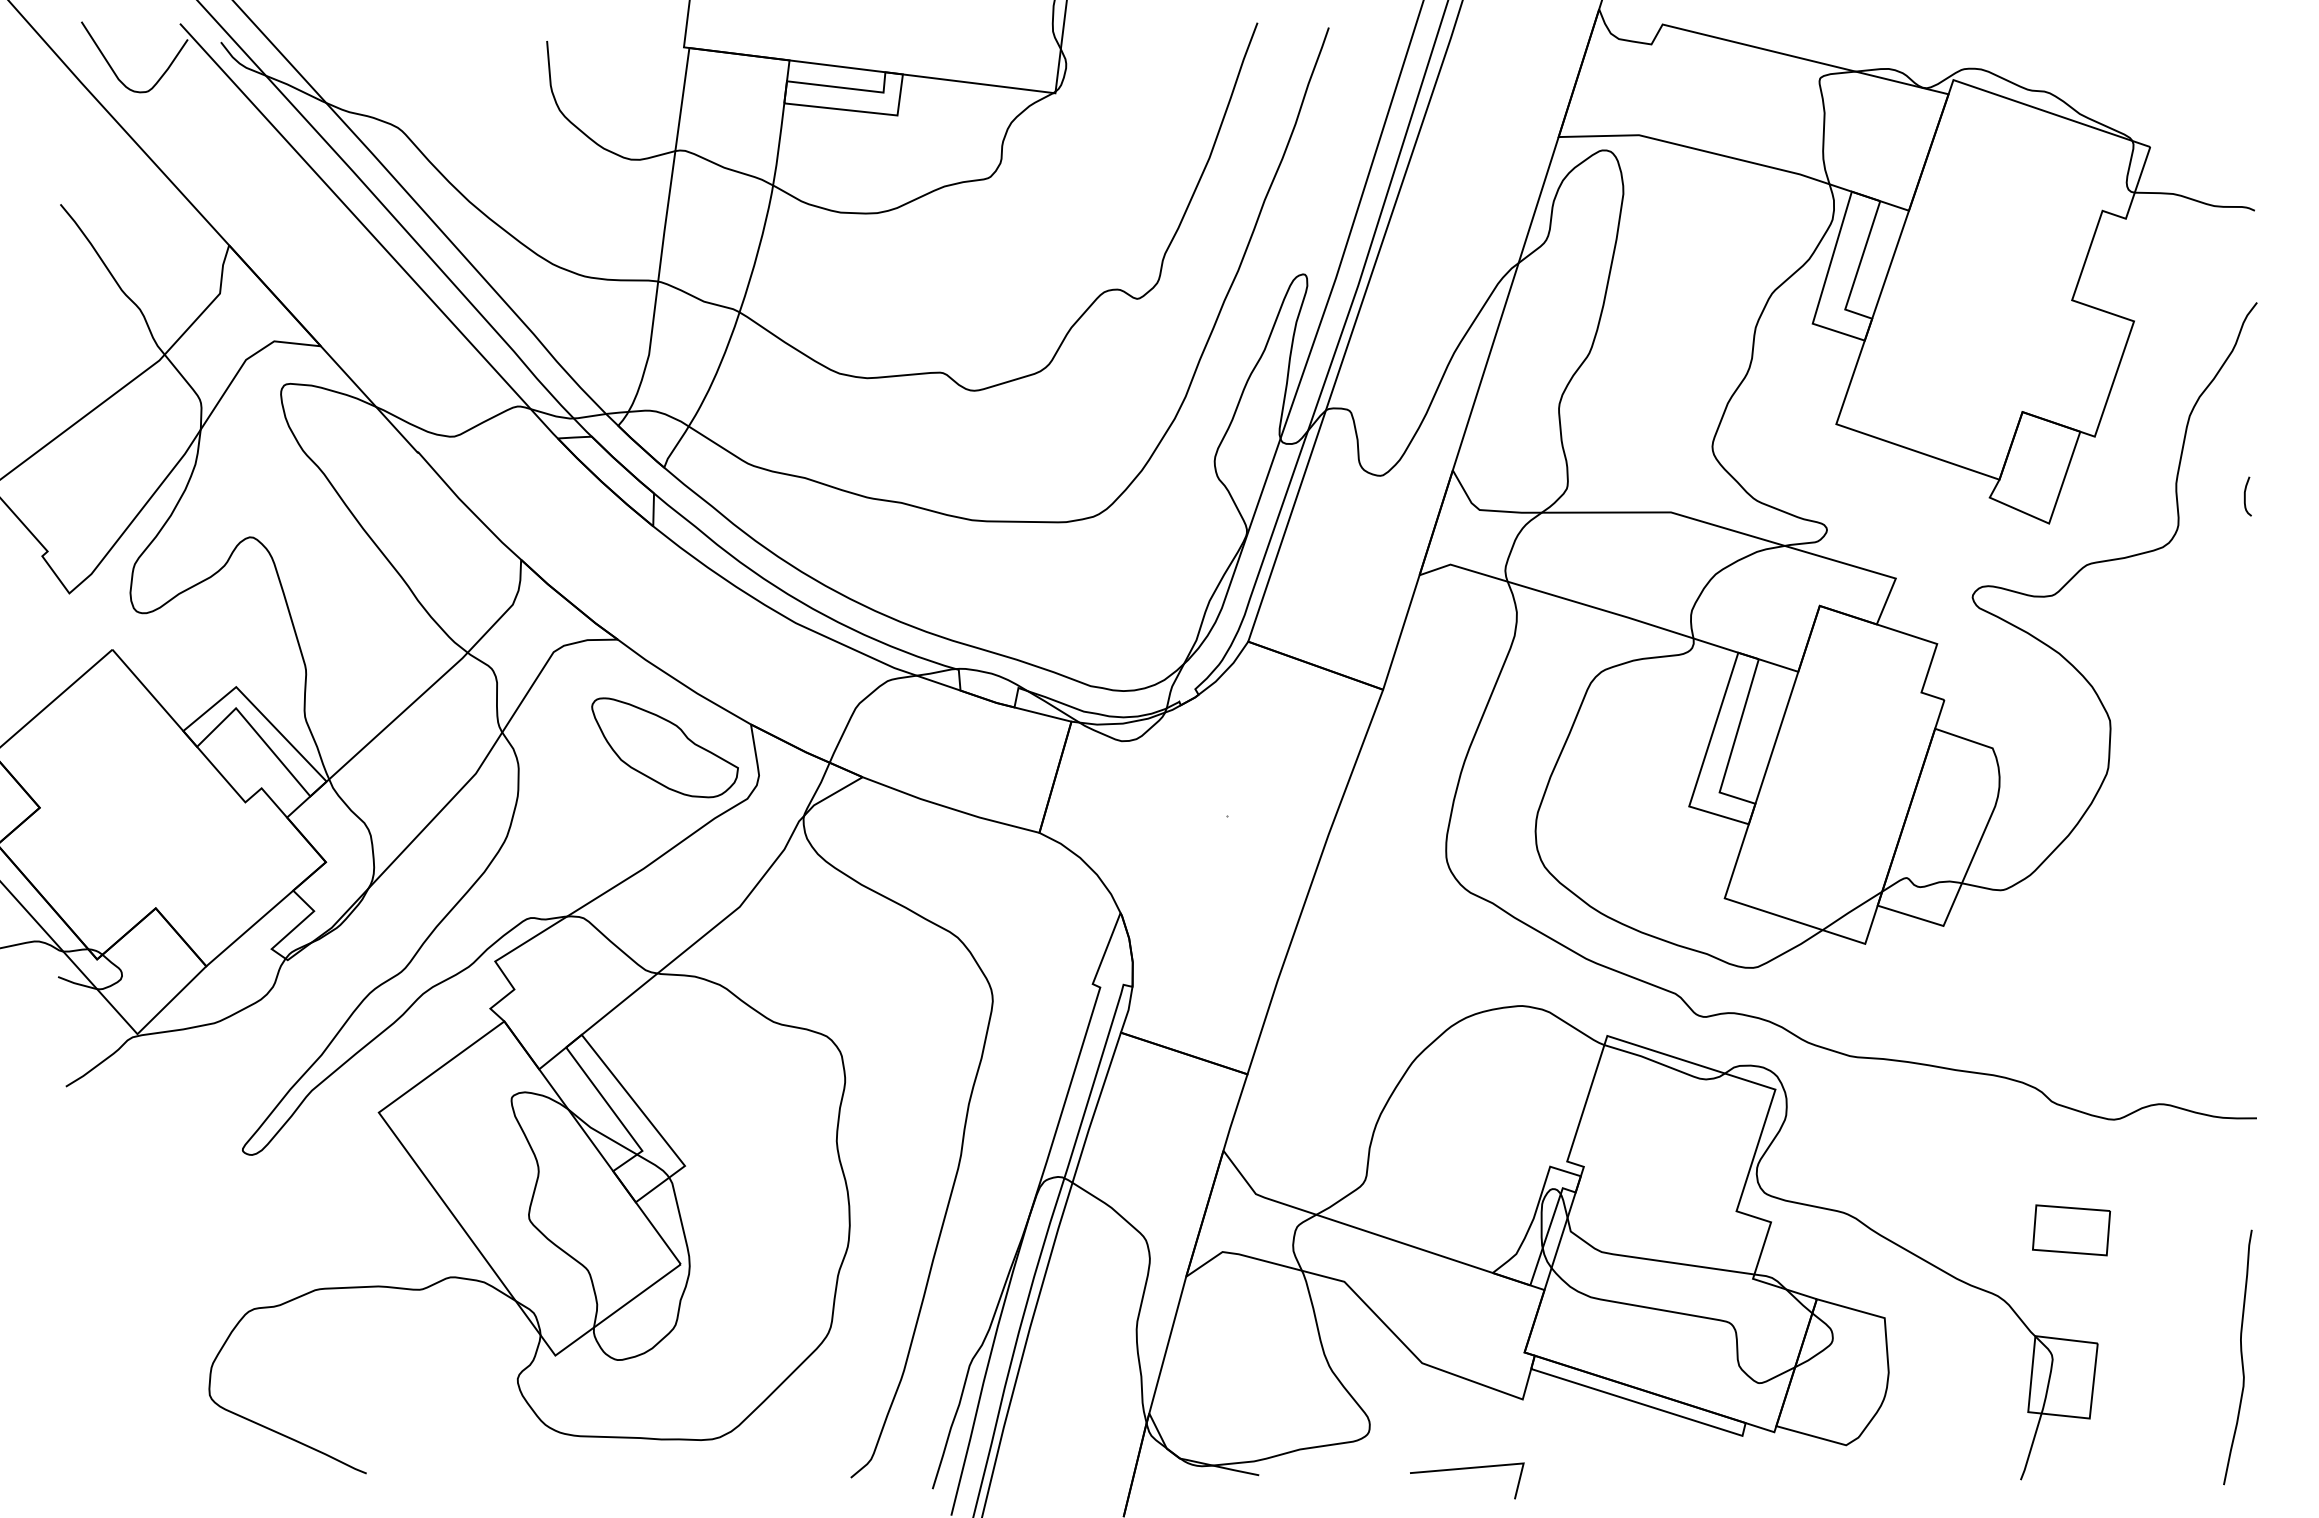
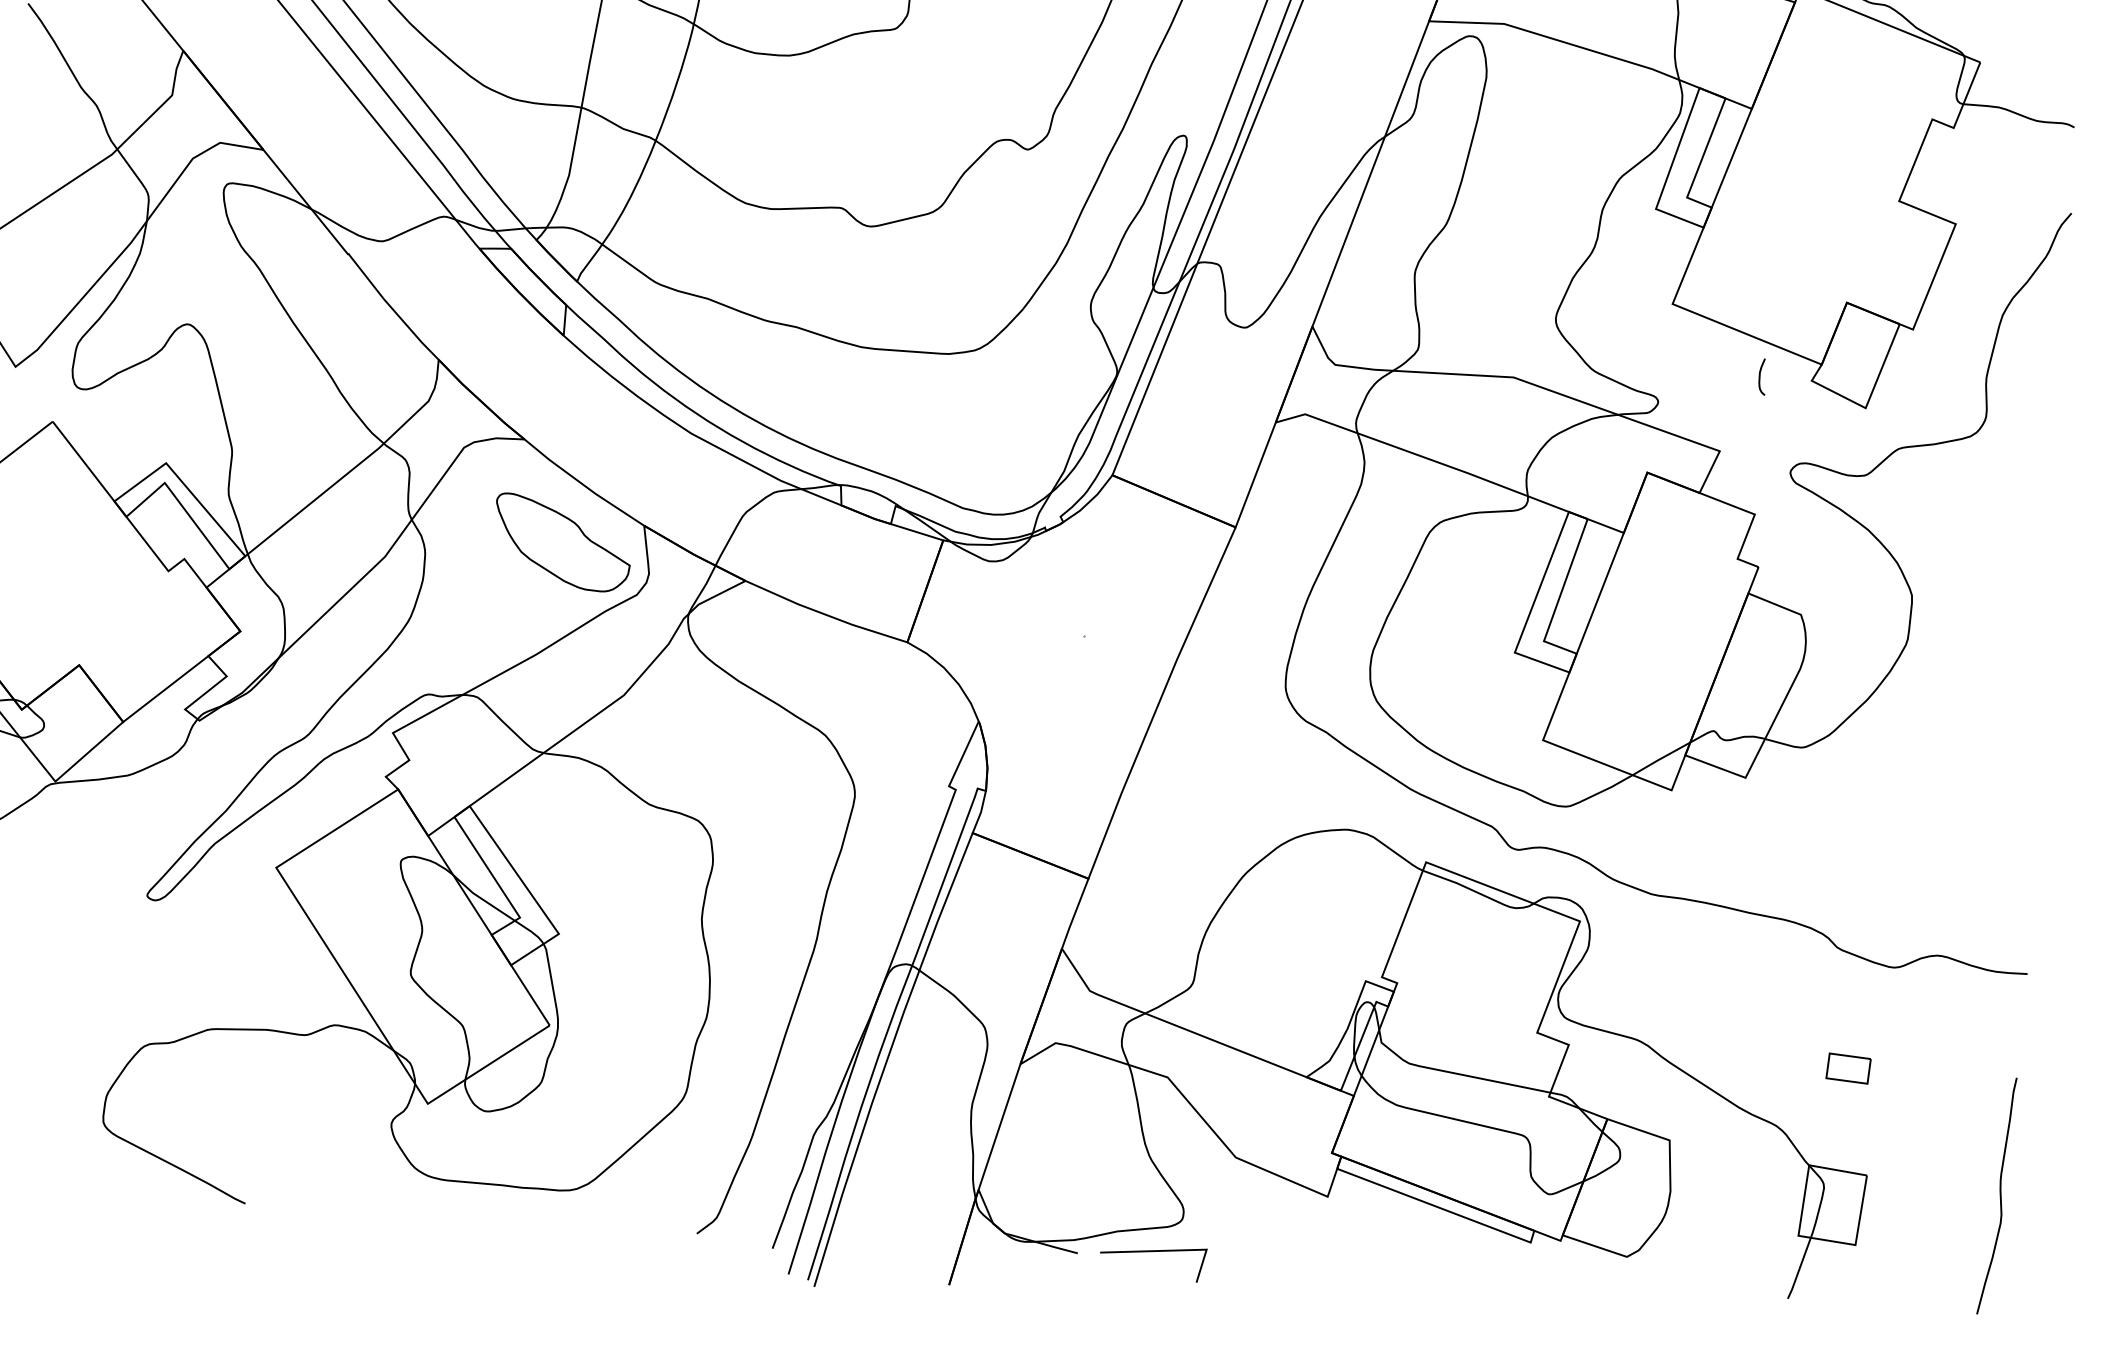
curve: (2245, 496) -> (1760, 376), moved
part: (2071, 1230) -> (1848, 1068), size x0.6
line: (1467, 1469) -> (1153, 1252), moved

